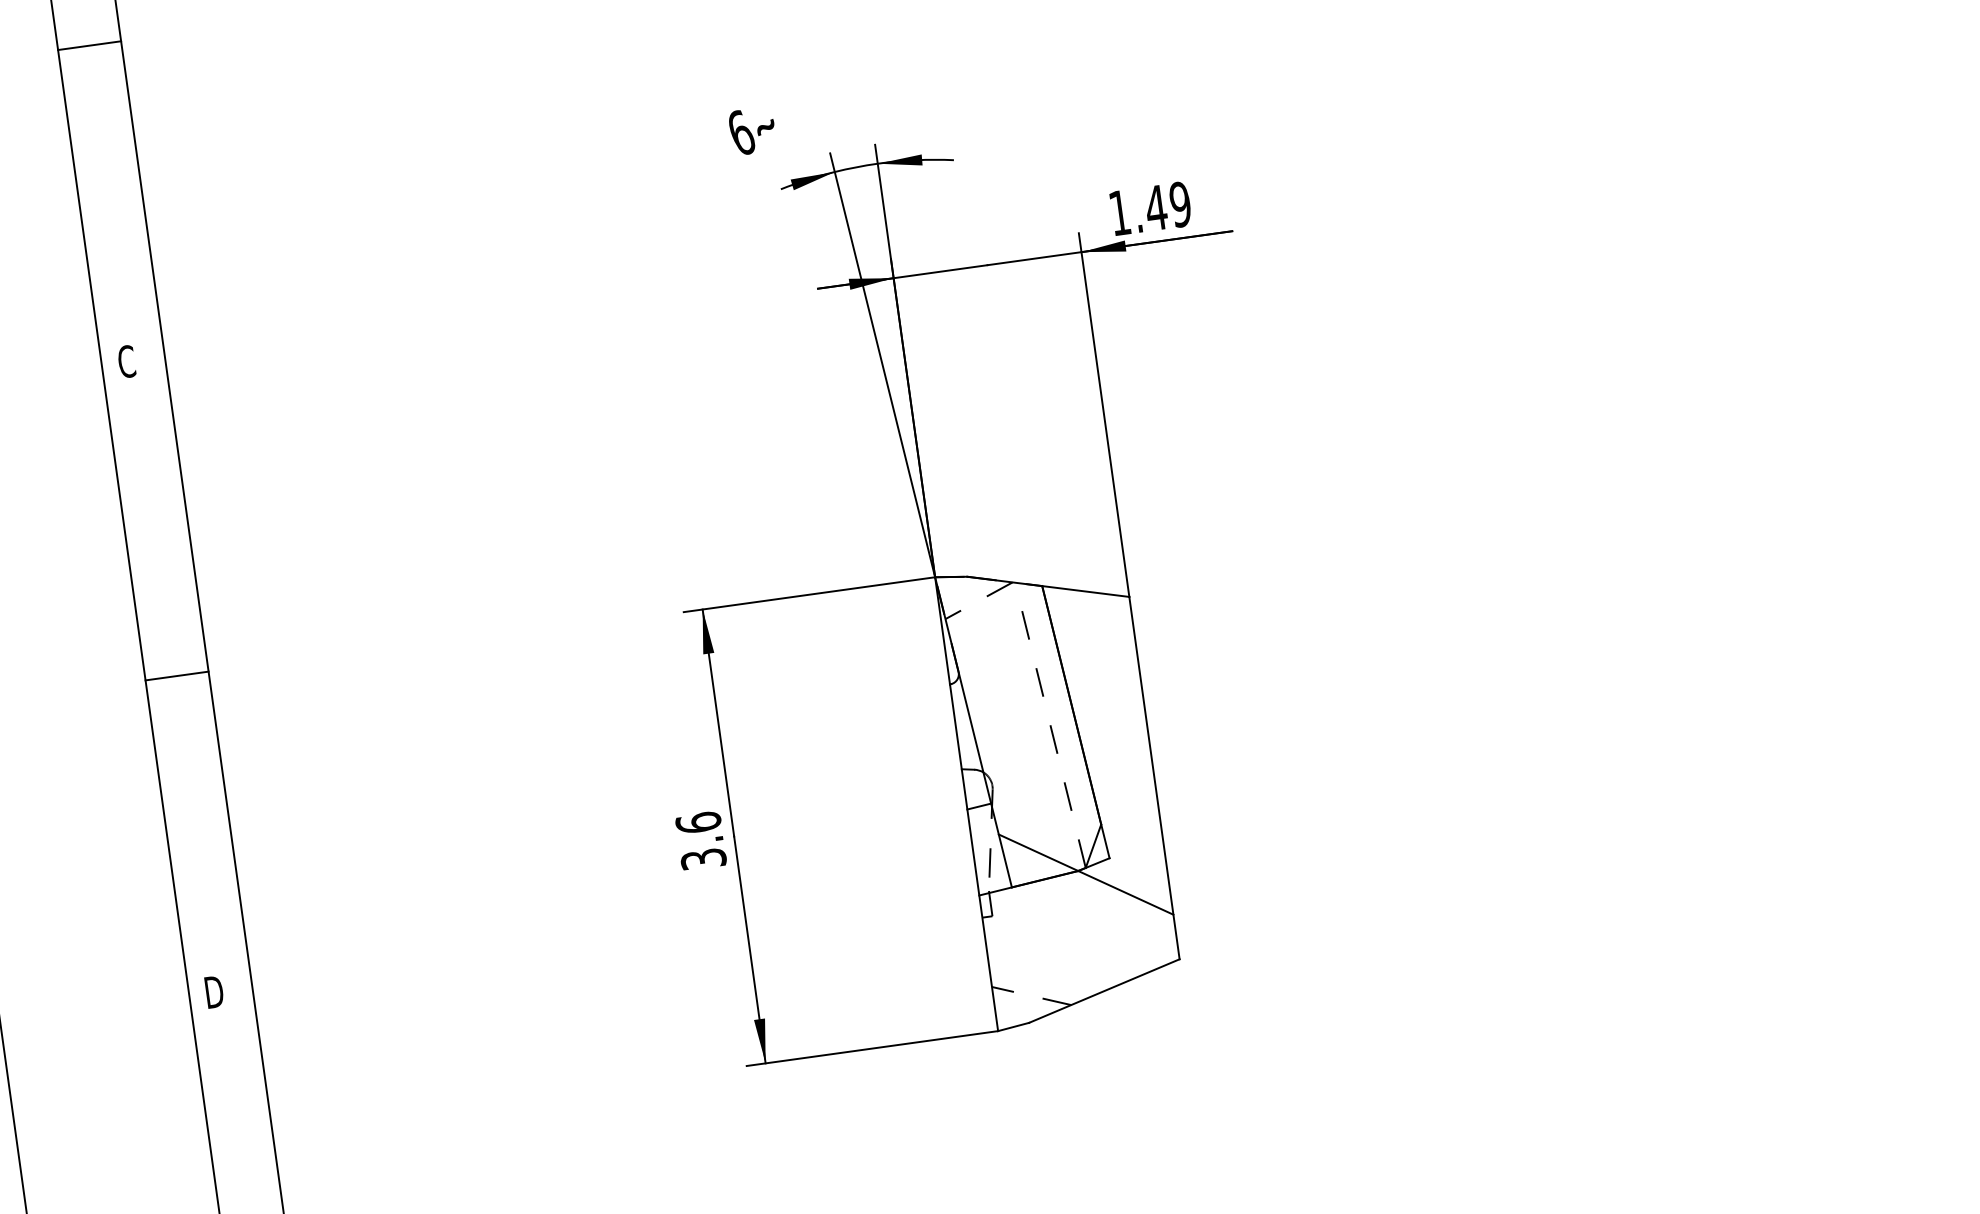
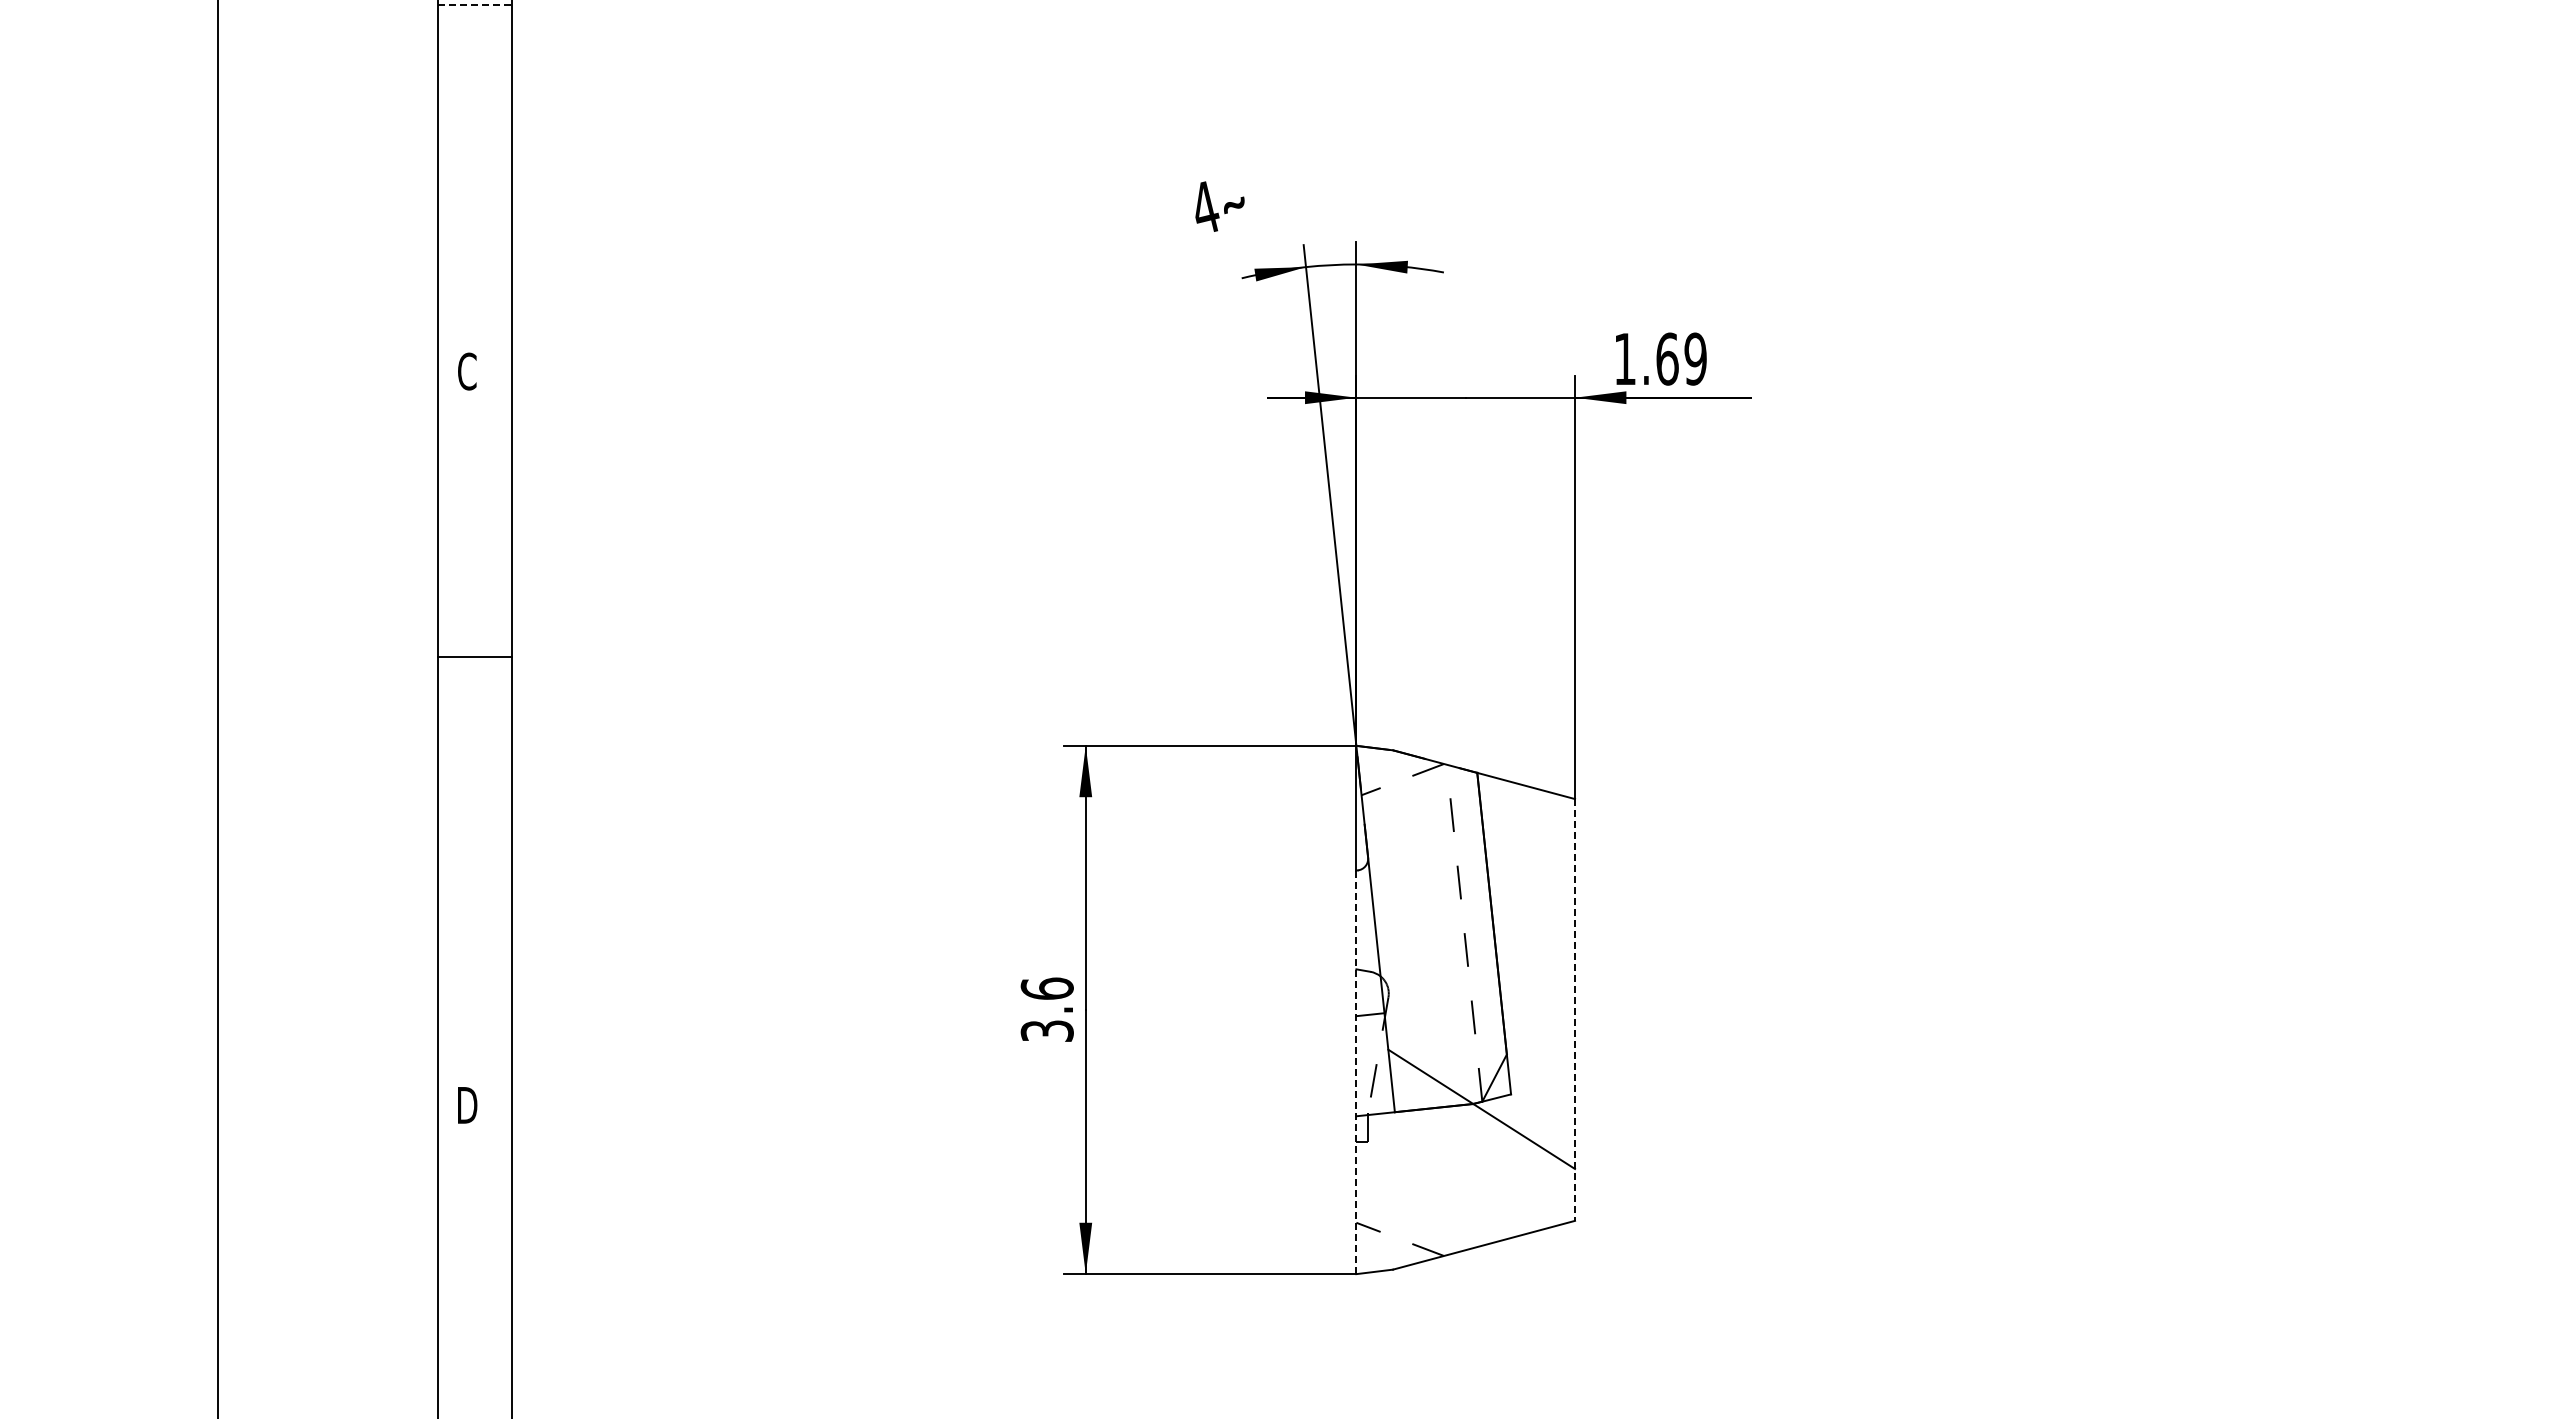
line: (89, 45) -> (474, 4), solid -> dashed
text: (741, 132) -> (1205, 207), 6 -> 4
text: (1156, 207) -> (1667, 358), 1.49 -> 1.69
line: (176, 676) -> (474, 657), moved
line: (1154, 777) -> (1575, 1009), solid -> dashed
line: (974, 857) -> (1356, 1072), solid -> dashed

